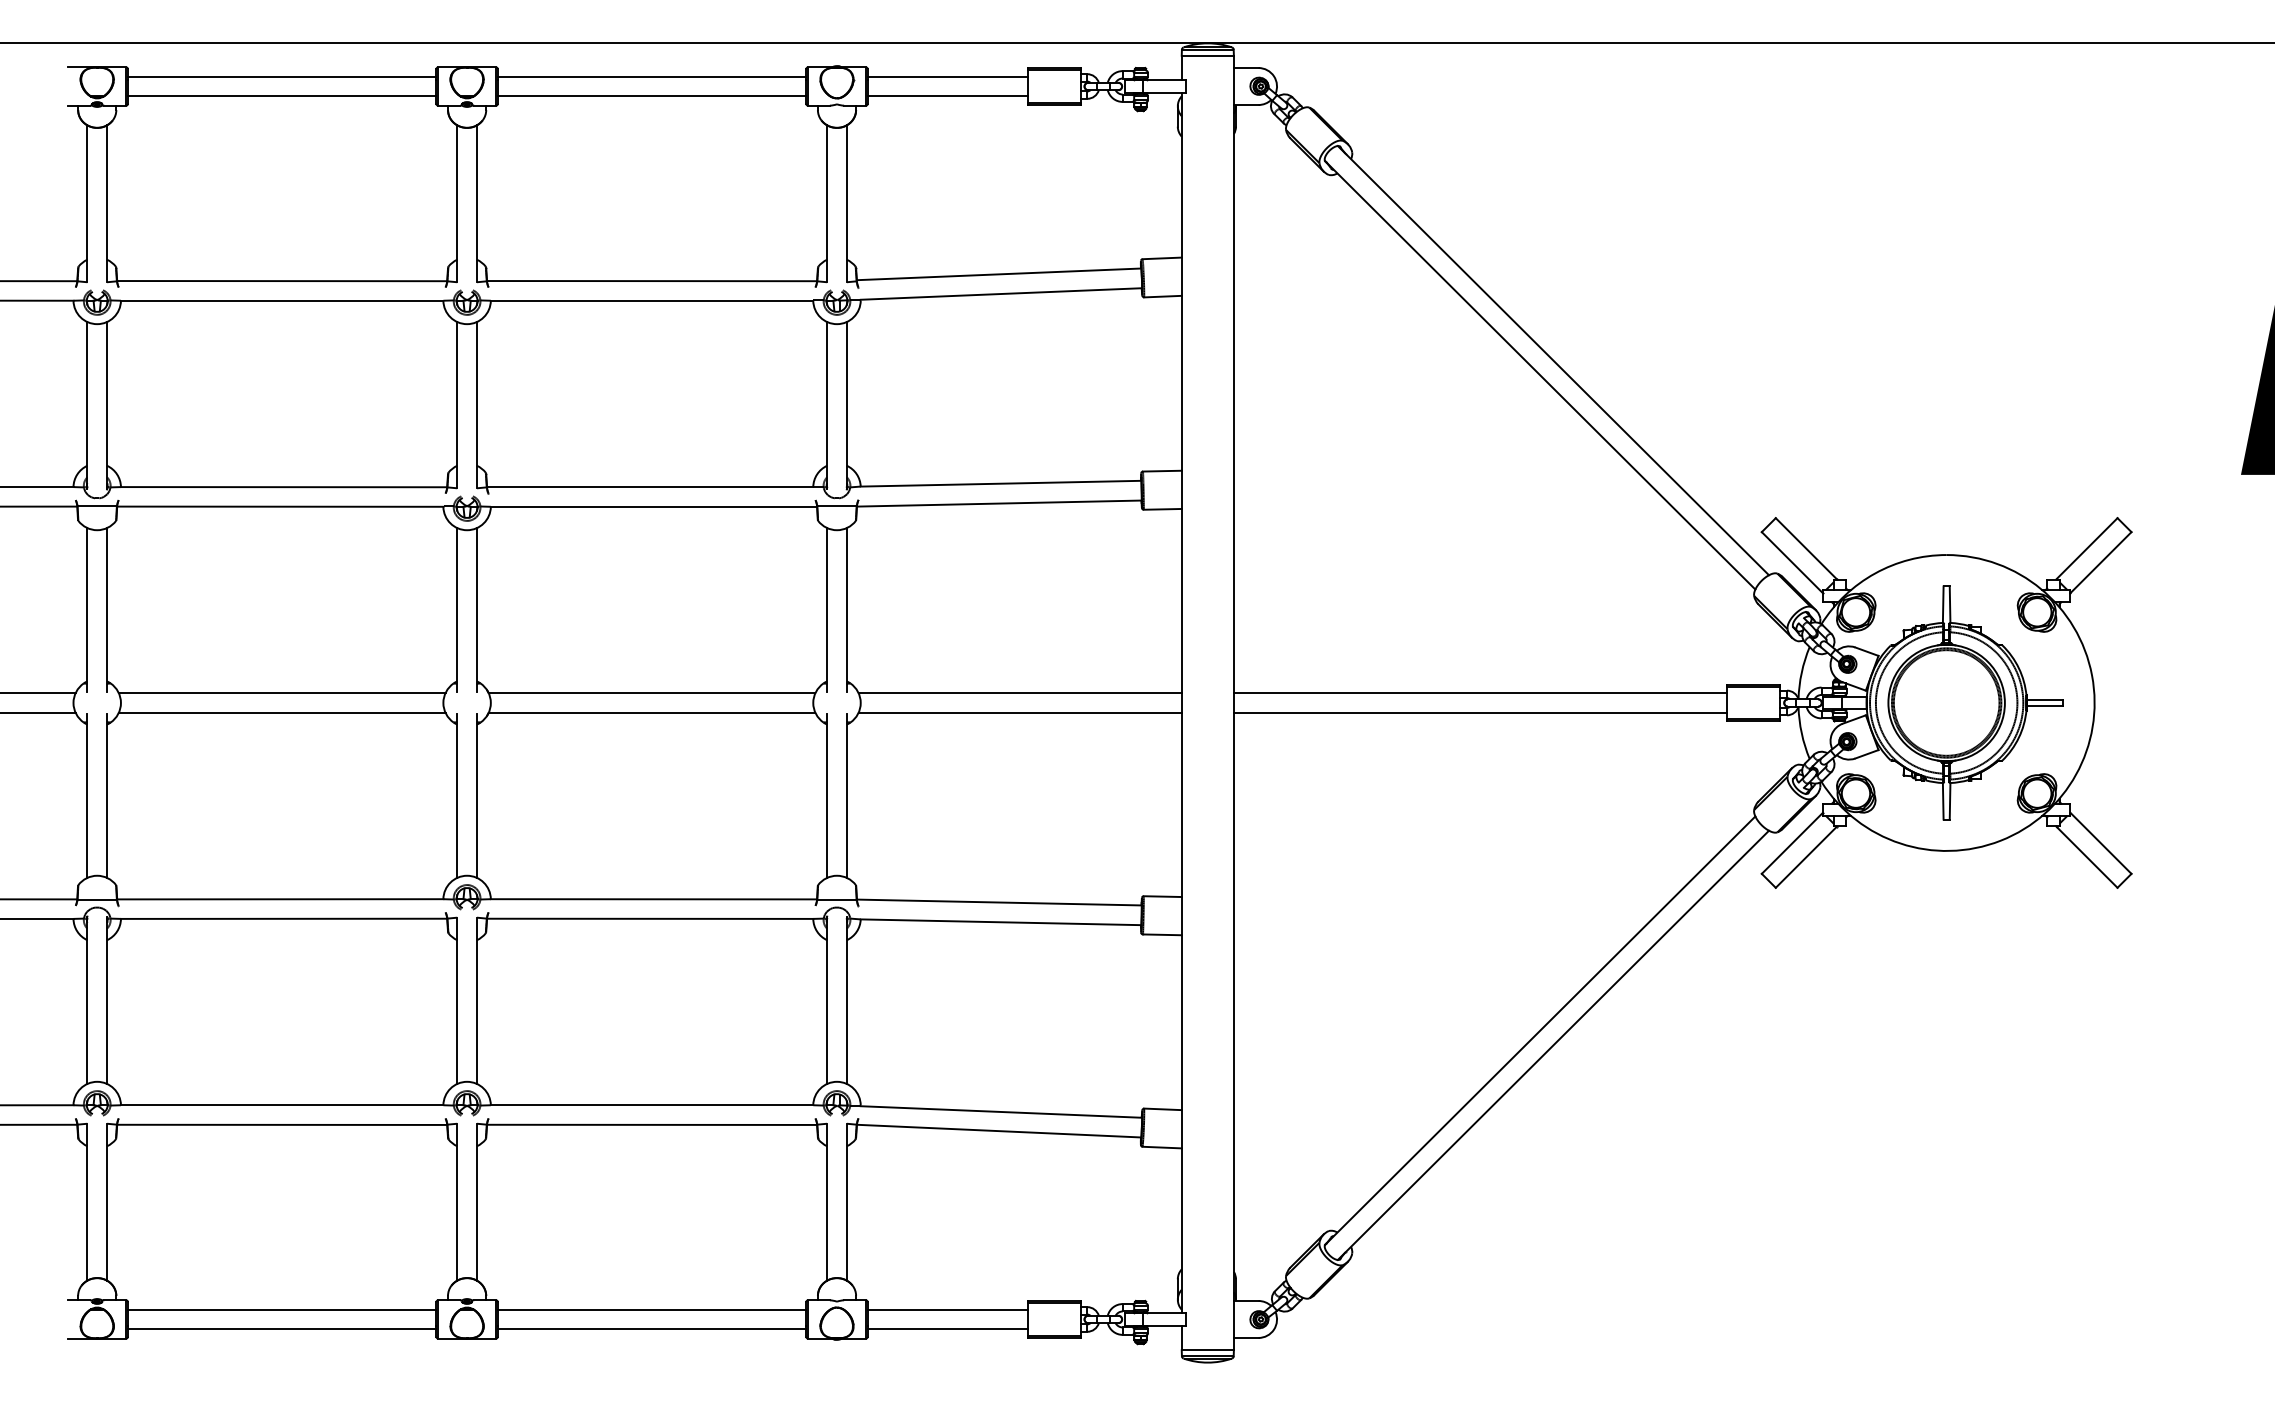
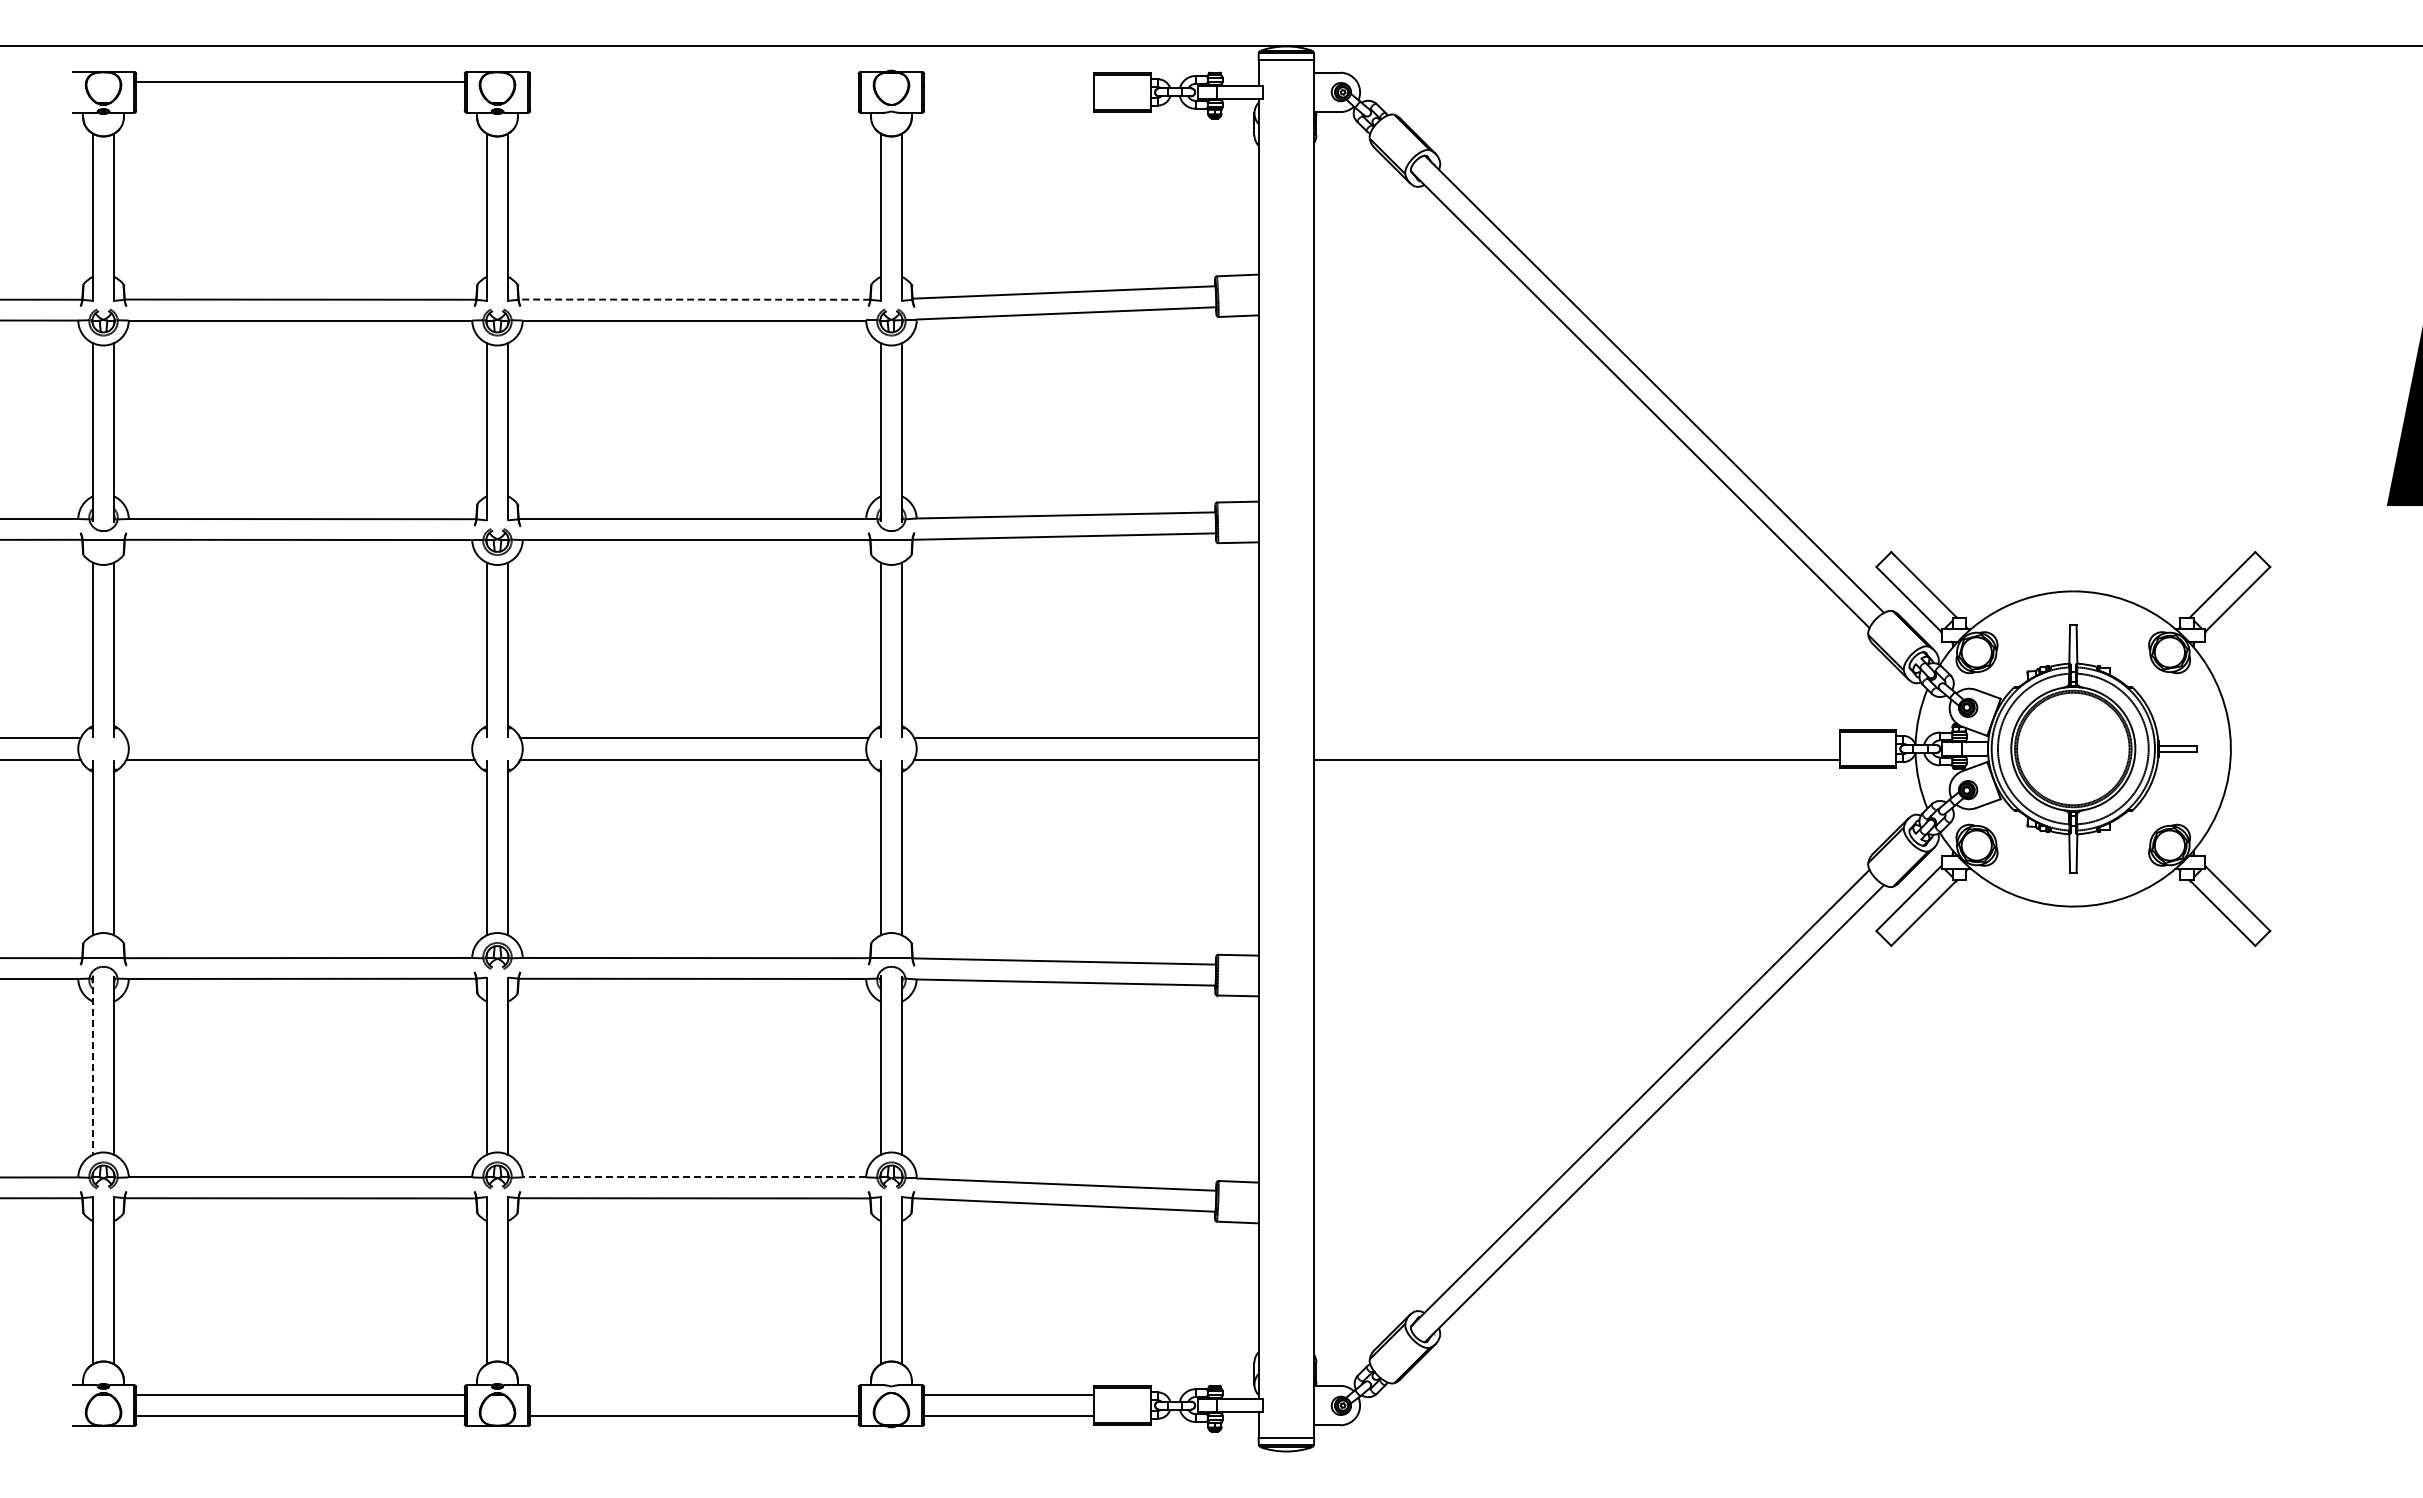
line: (652, 76) -> (694, 81), removed
line: (947, 76) -> (1009, 81), removed
line: (282, 96) -> (300, 102), removed
line: (652, 96) -> (694, 102), removed
line: (947, 96) -> (1009, 102), removed
line: (652, 280) -> (694, 299), solid -> dashed
line: (282, 693) -> (300, 738), removed
line: (1480, 693) -> (1576, 738), removed
line: (87, 1001) -> (93, 1066), solid -> dashed
line: (652, 1105) -> (694, 1177), solid -> dashed
line: (652, 1309) -> (694, 1395), removed

